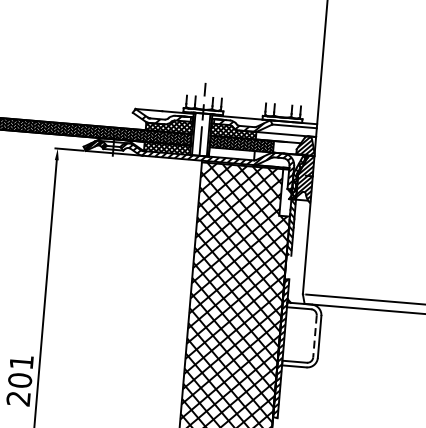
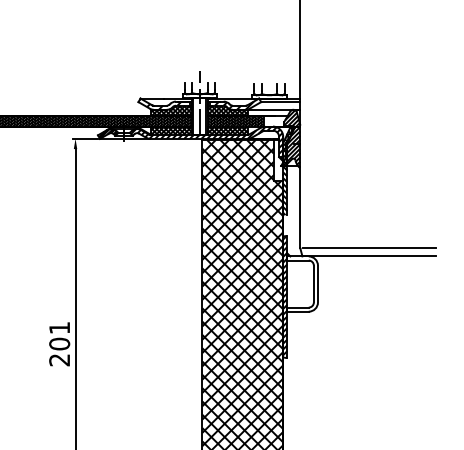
hatch: (231, 153) -> (227, 130), added
line: (314, 336) -> (313, 284), dashed -> solid

